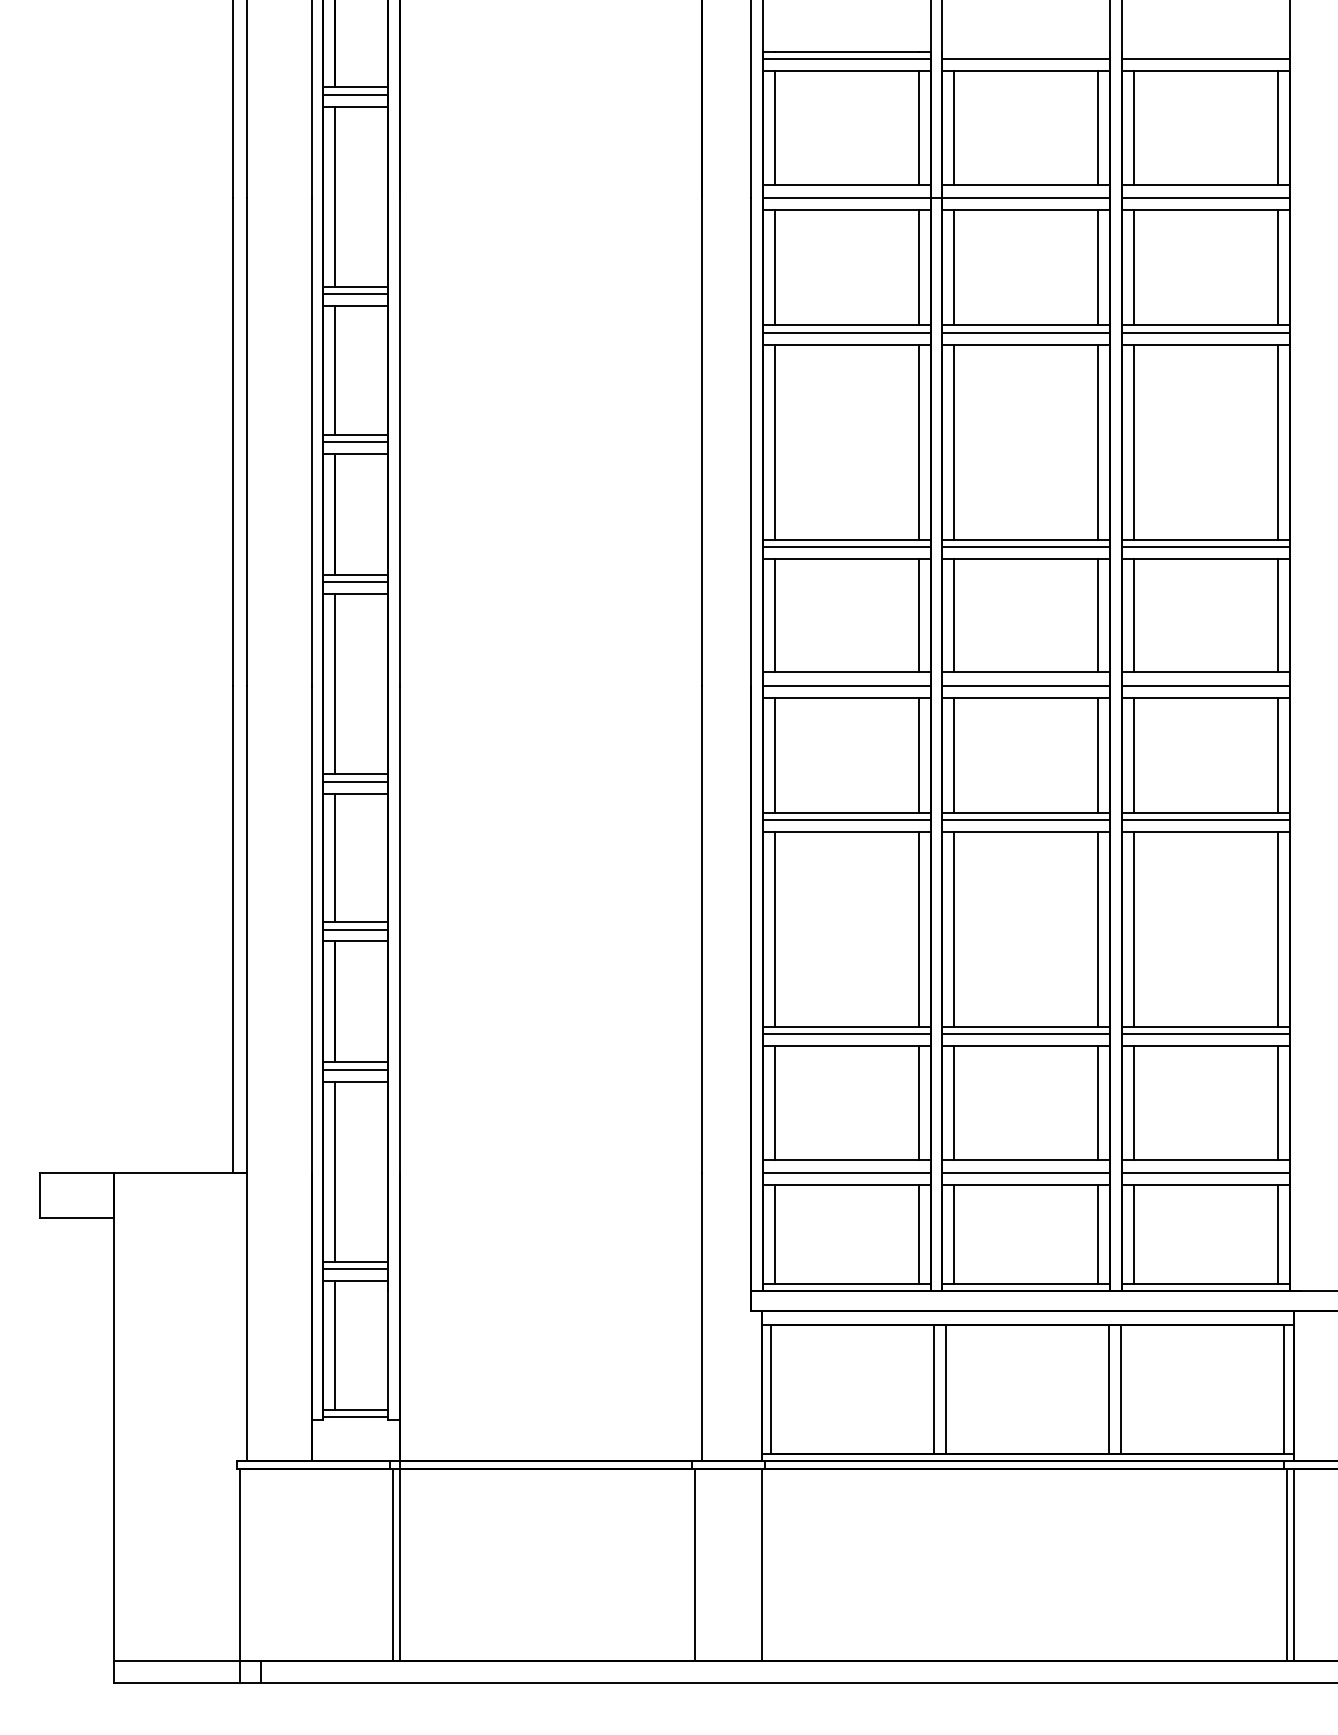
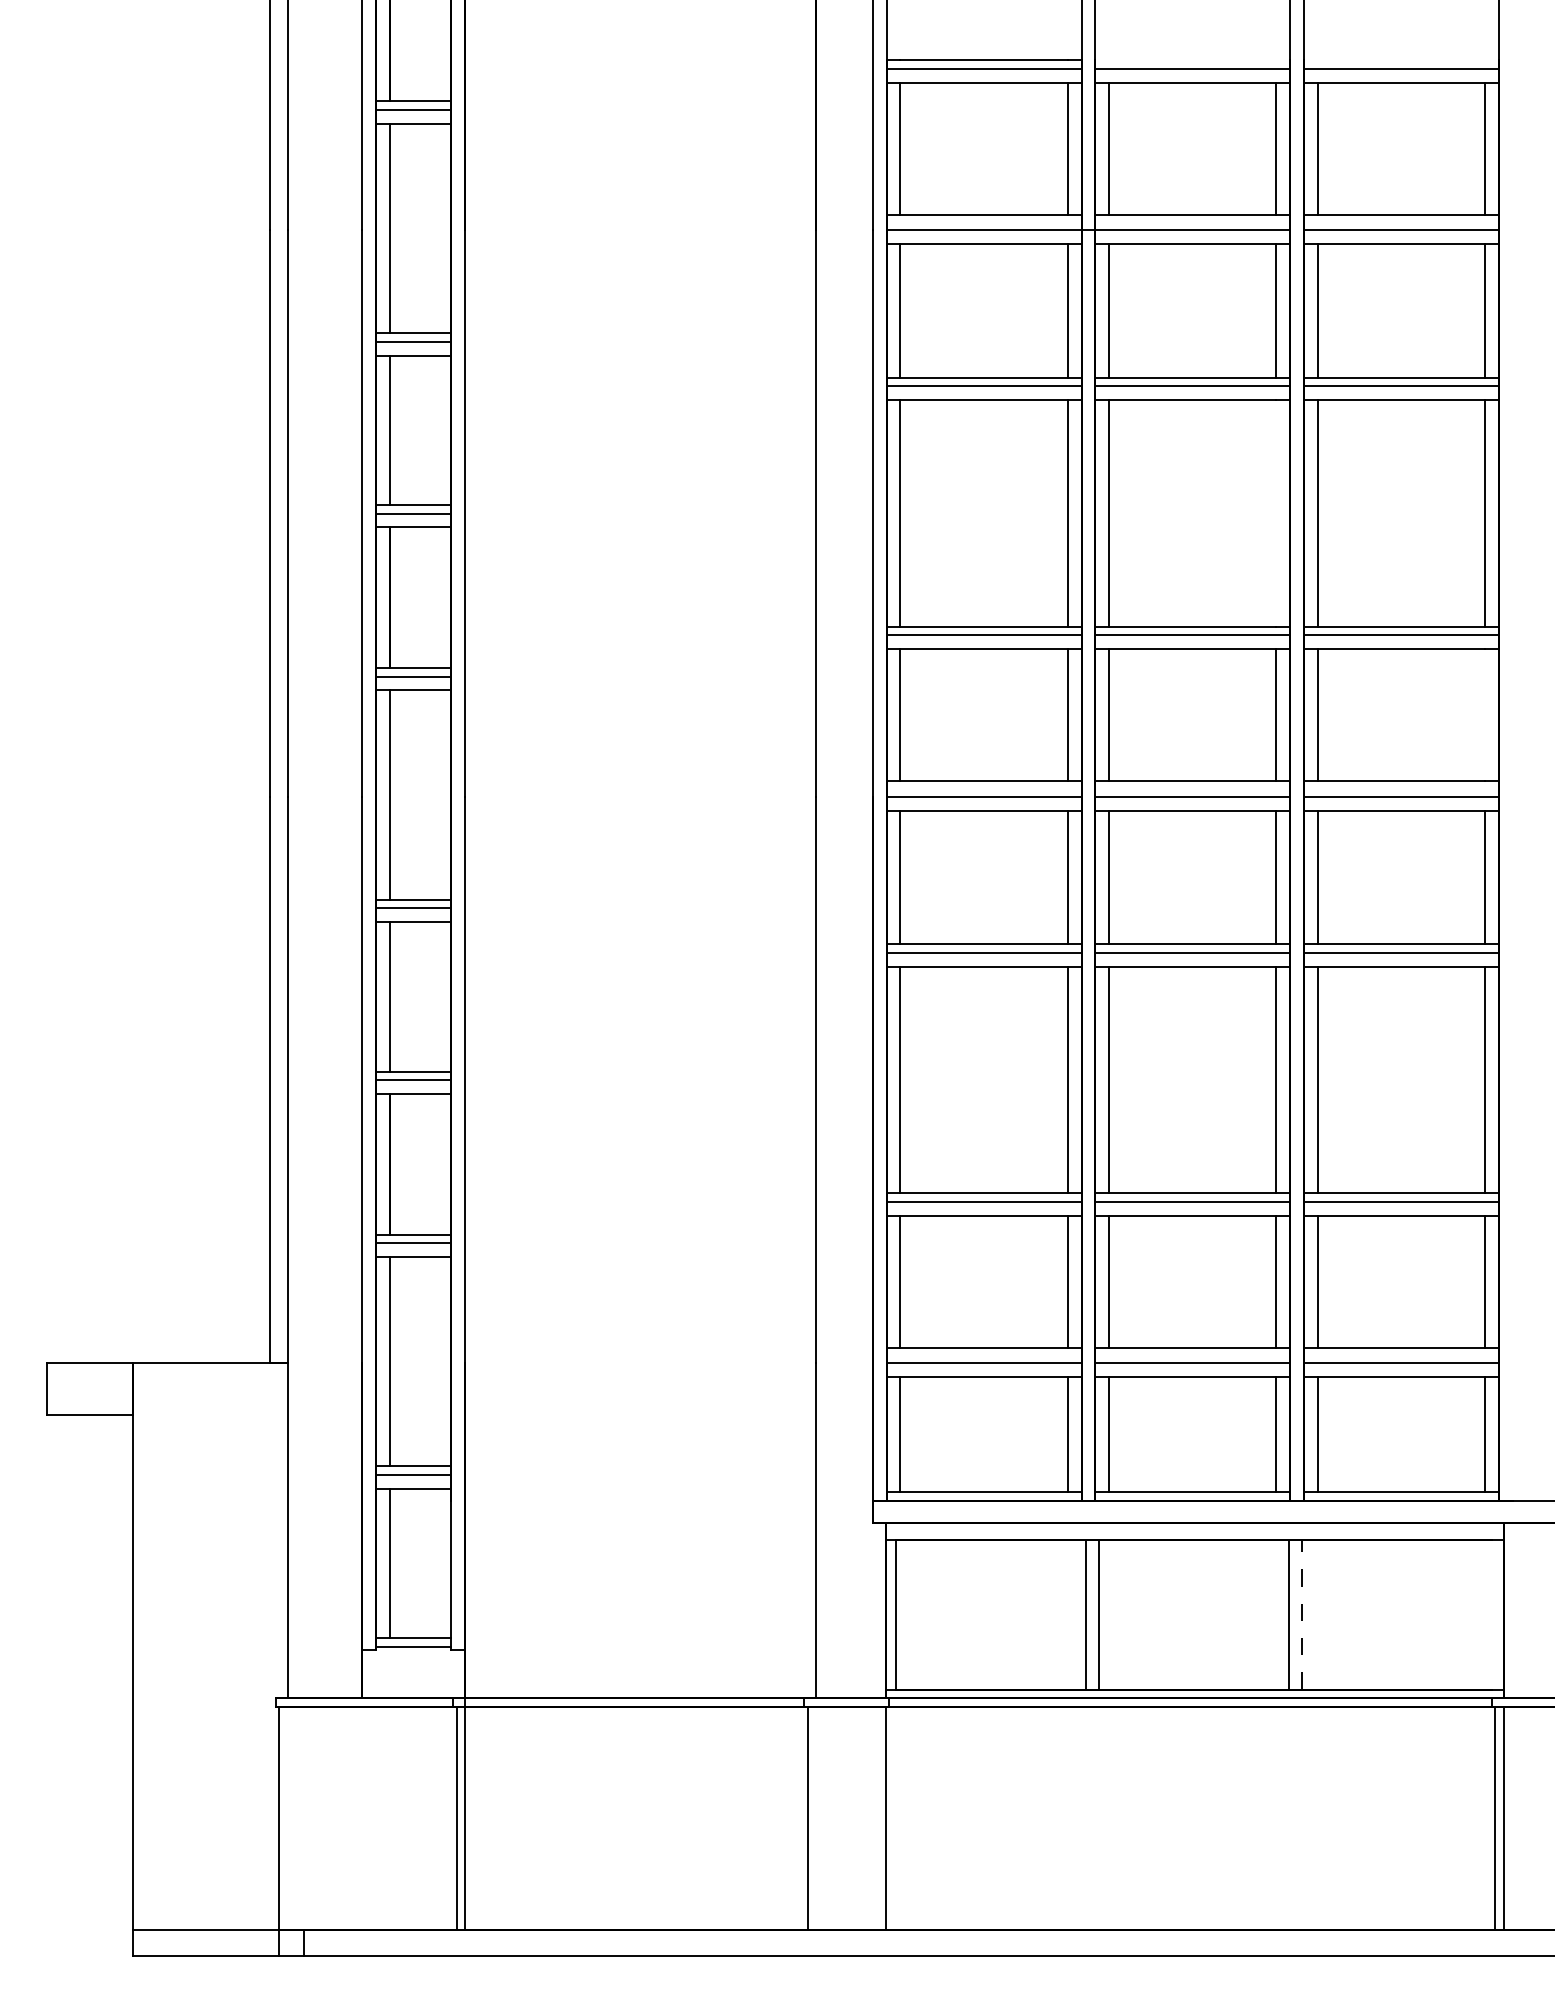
line: (1098, 441) -> (1276, 512), removed
line: (1277, 615) -> (1484, 715), removed
line: (1120, 1389) -> (1302, 1614), solid -> dashed
line: (1283, 1389) -> (1491, 1614), removed

